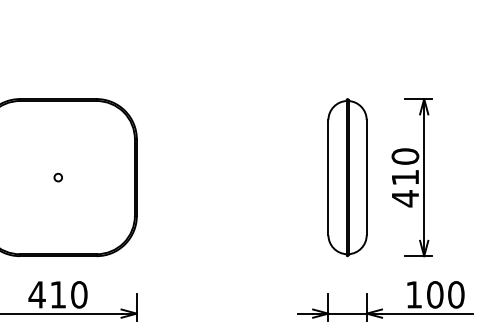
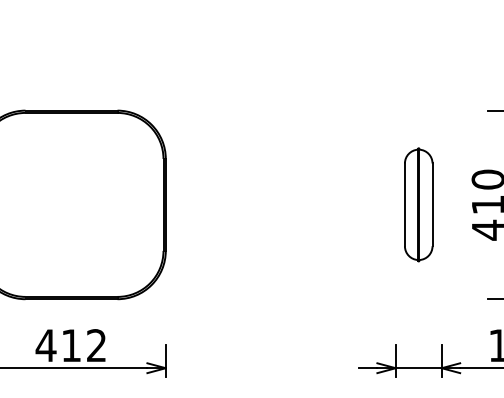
circle: (57, 177) -> (70, 204), removed
part: (347, 177) -> (418, 204), size x0.6
text: (79, 294) -> (96, 345), 410 -> 412

